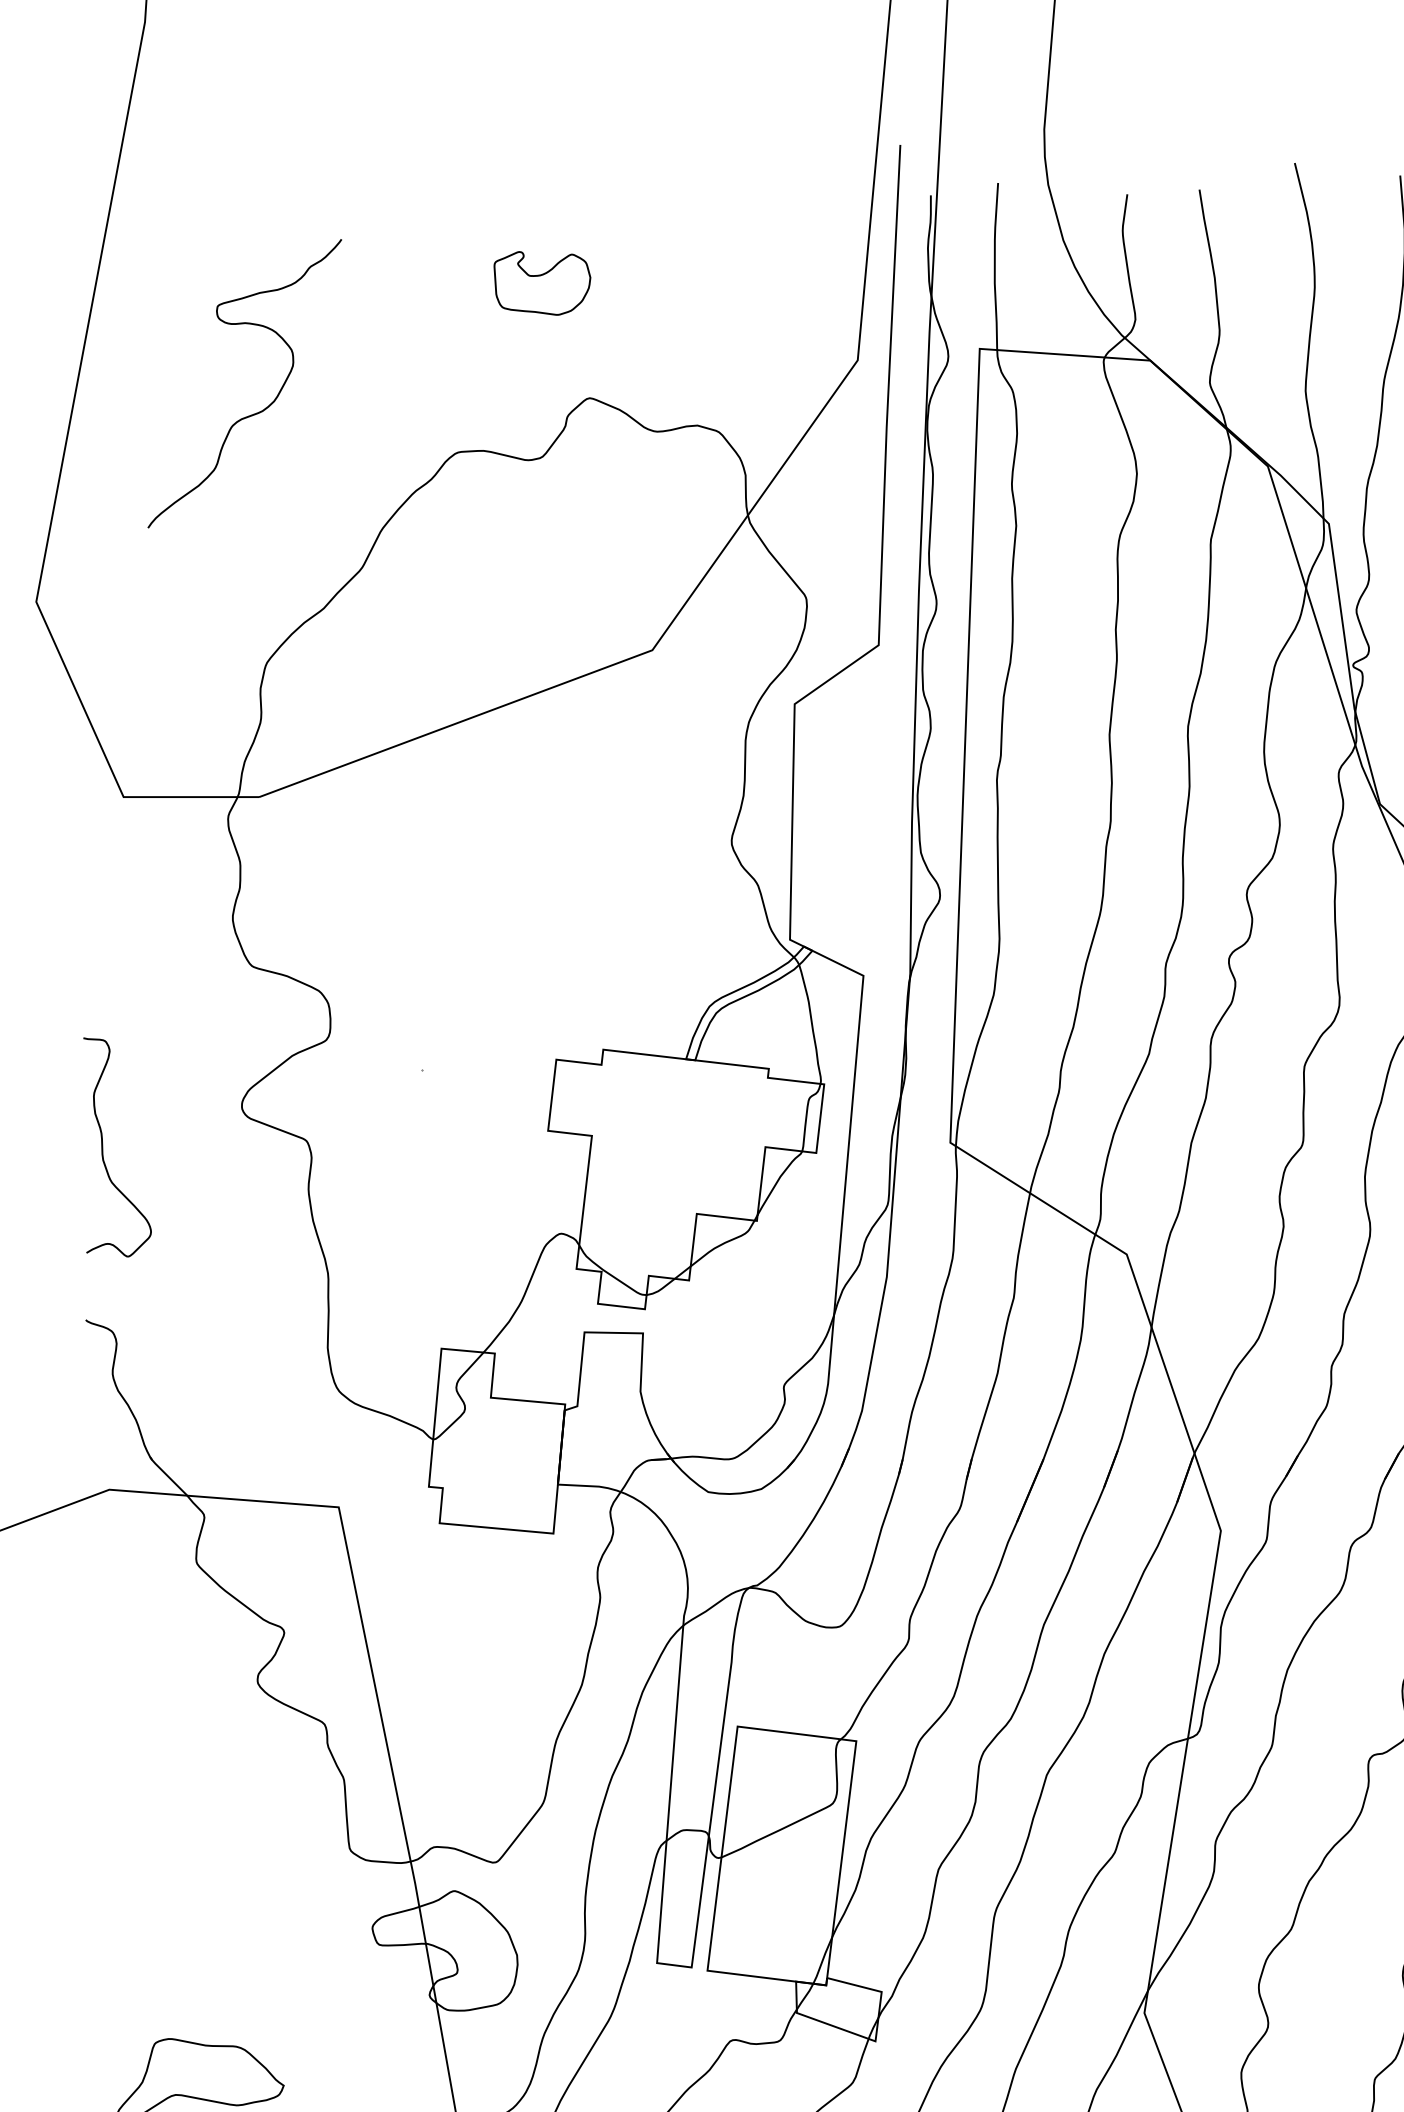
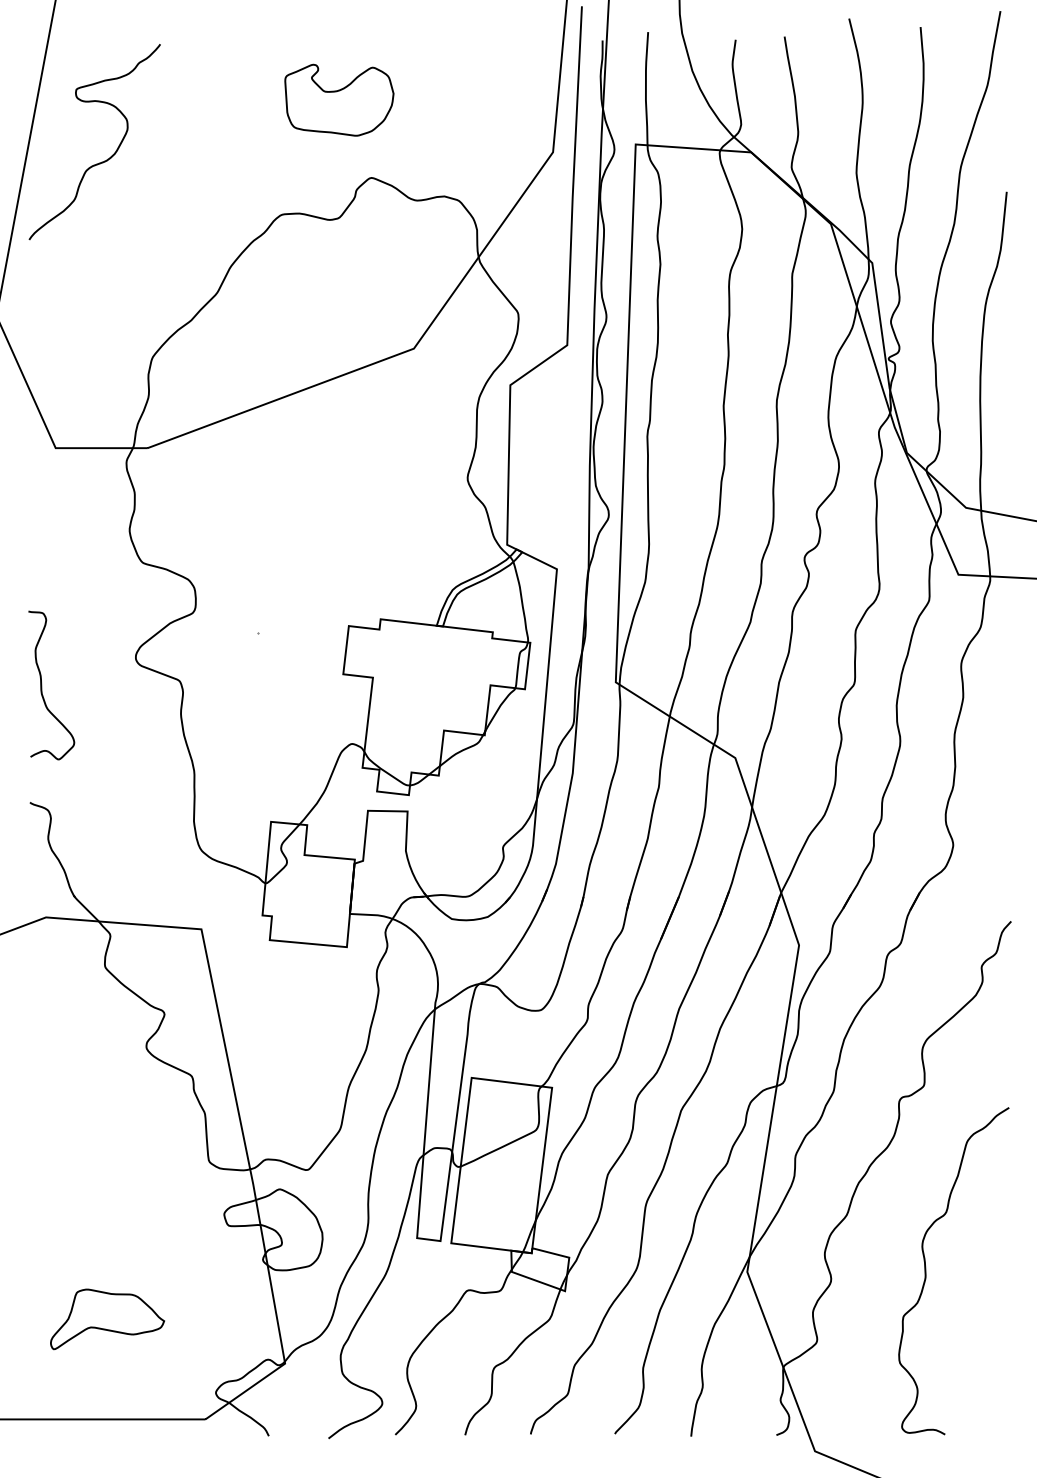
part: (542, 282) -> (339, 99), size x1.67
curve: (254, 412) -> (101, 161), moved

